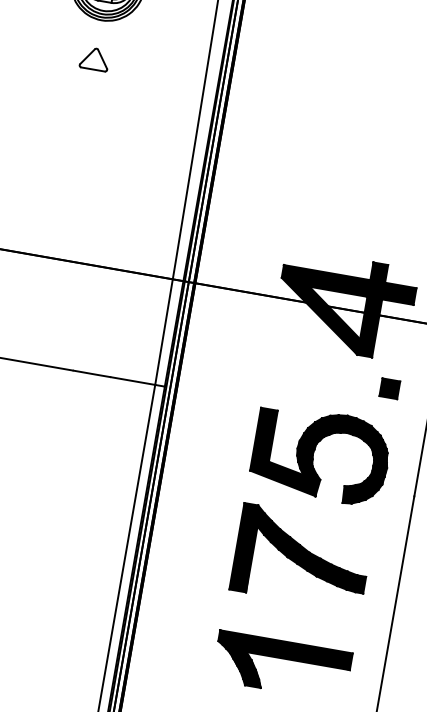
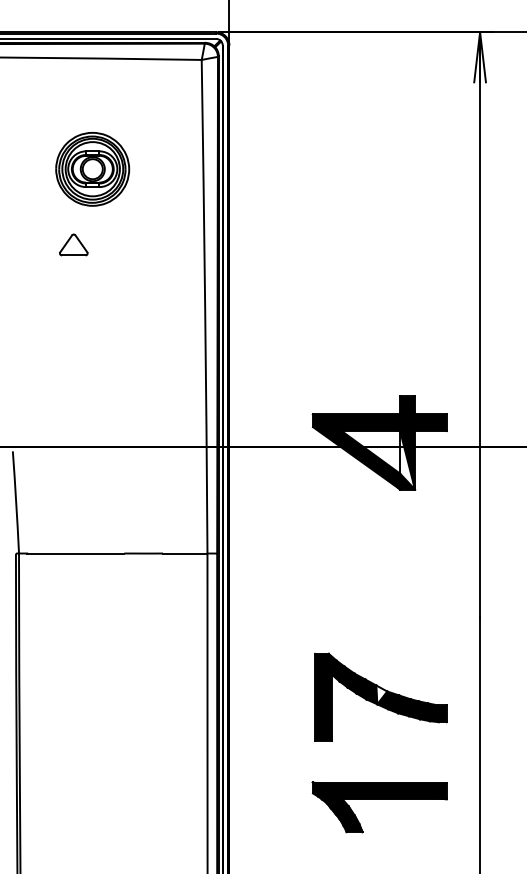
part: (94, 58) -> (73, 244), moved
fill: (369, 327) -> (407, 460), removed
part: (389, 389) -> (437, 517), removed
part: (315, 450) -> (375, 590), removed
fill: (303, 554) -> (381, 694), removed

